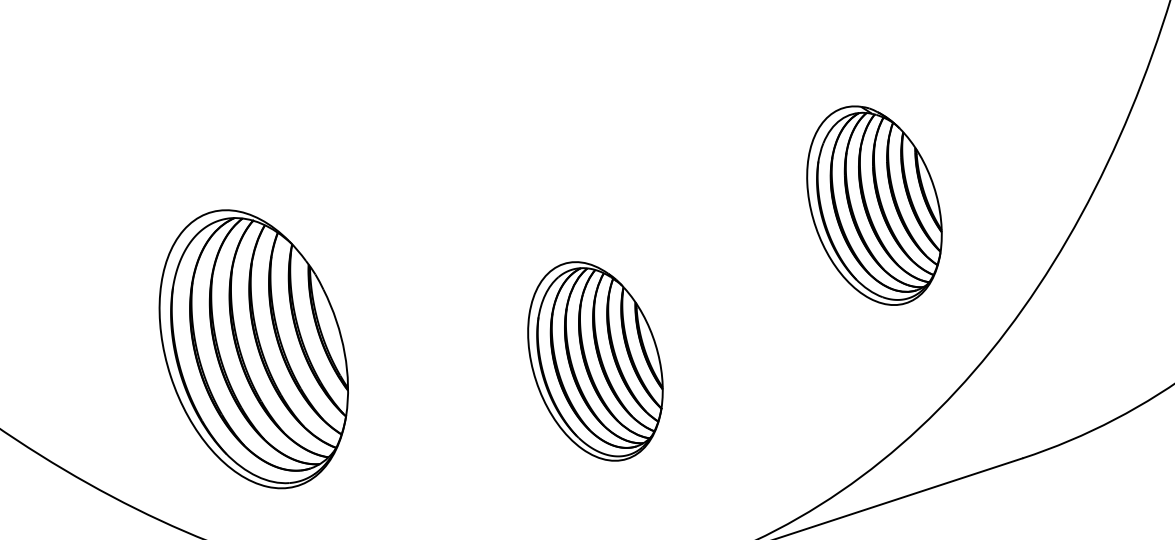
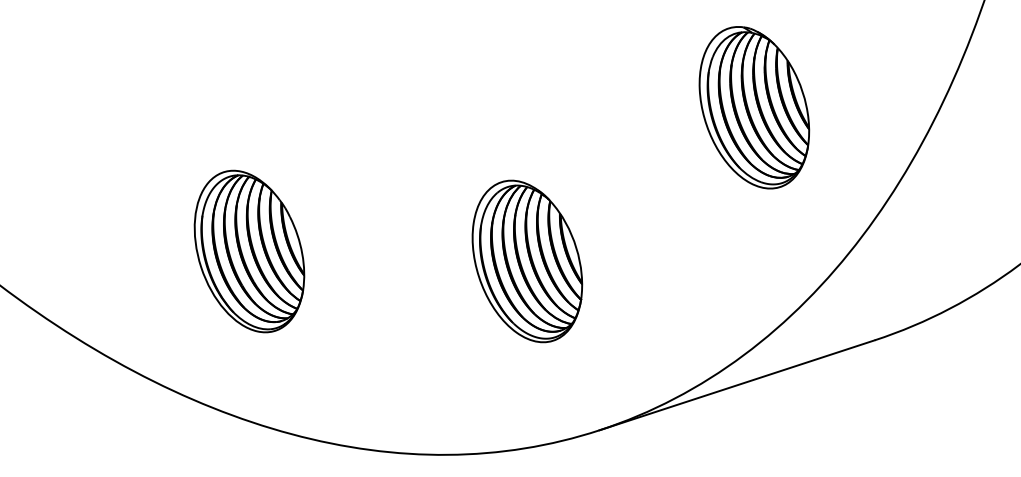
part: (874, 205) -> (754, 107), moved
part: (253, 349) -> (249, 251), size x0.71

